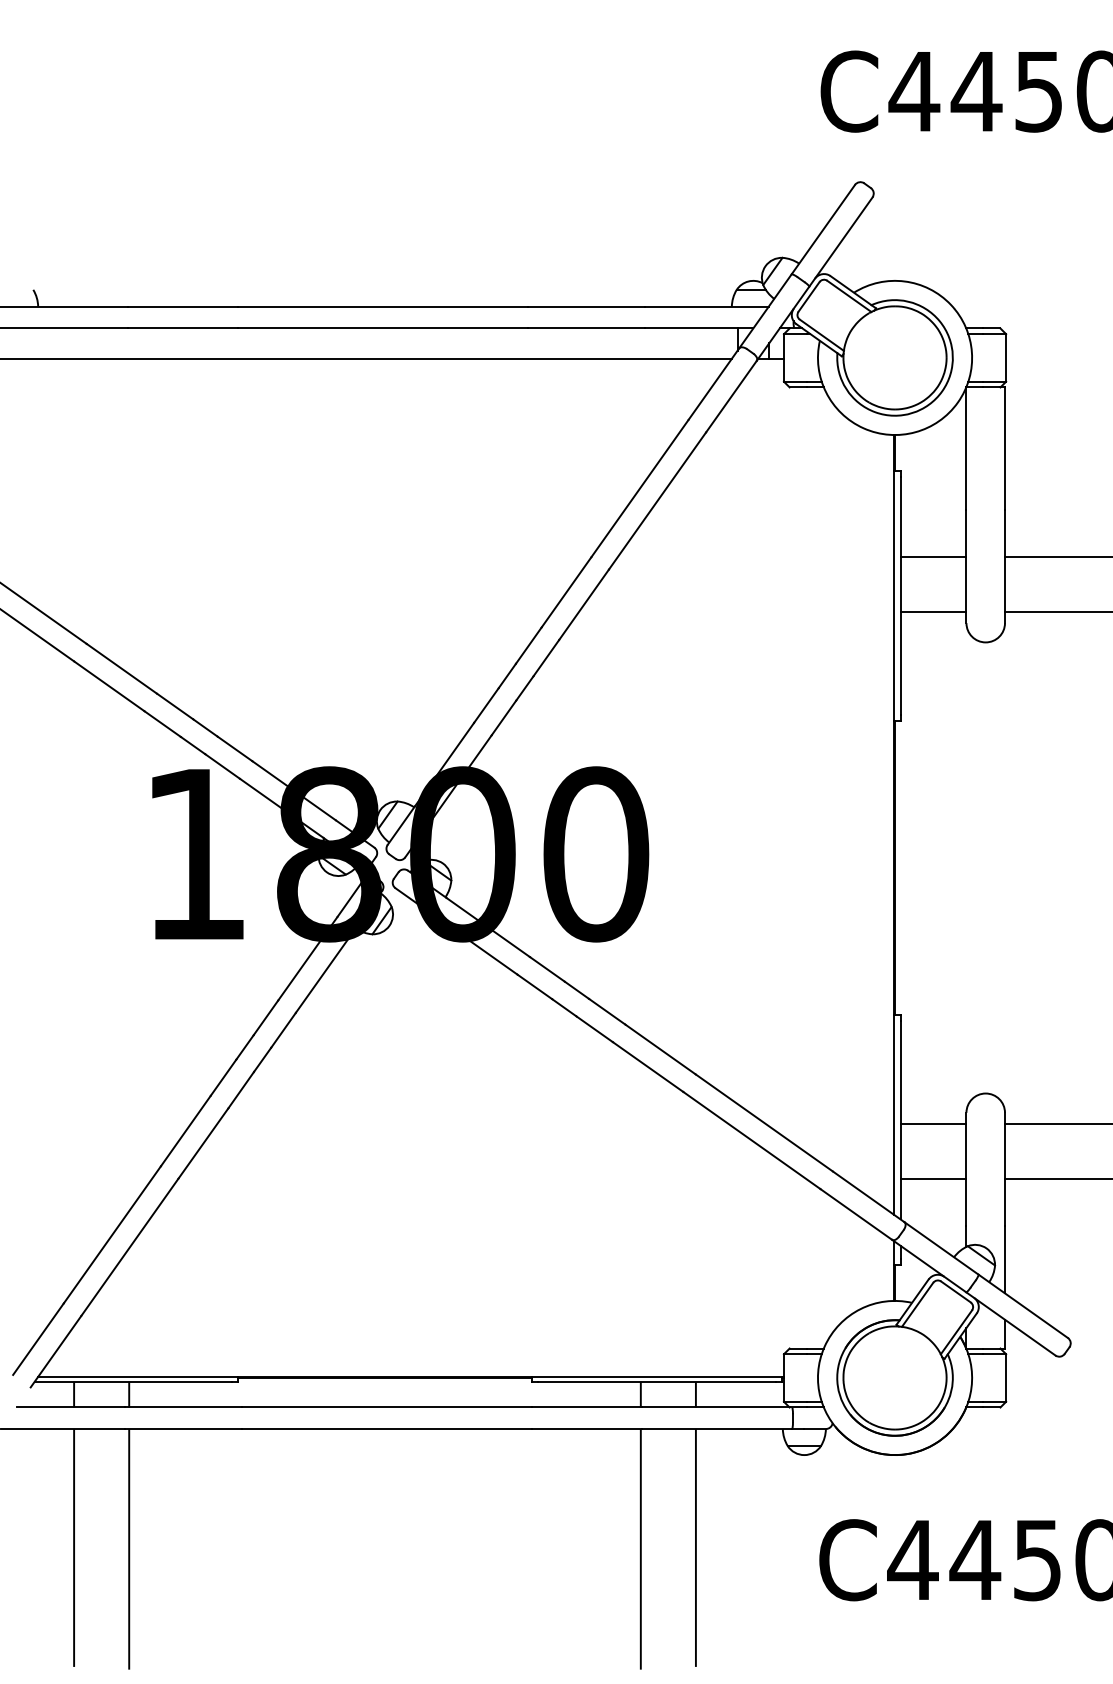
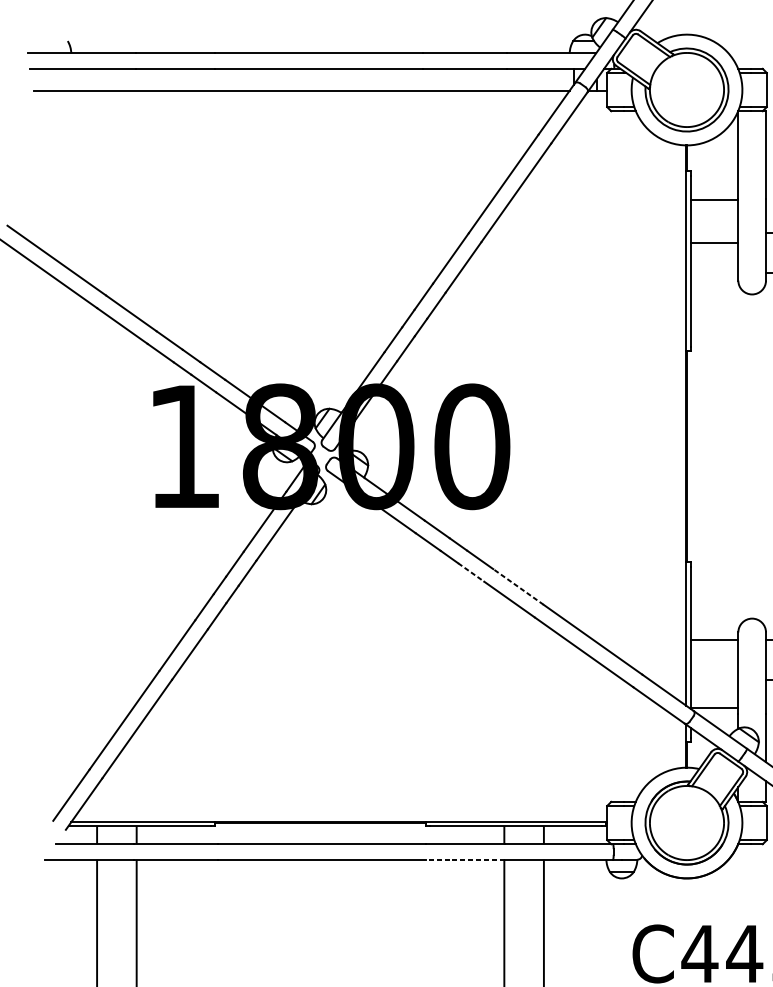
line: (933, 557) -> (714, 200), moved
line: (933, 612) -> (714, 242), moved
line: (595, 1029) -> (471, 572), solid -> dashed
line: (660, 1049) -> (518, 586), solid -> dashed
line: (933, 1178) -> (714, 707), moved
line: (586, 1429) -> (465, 860), solid -> dashed

